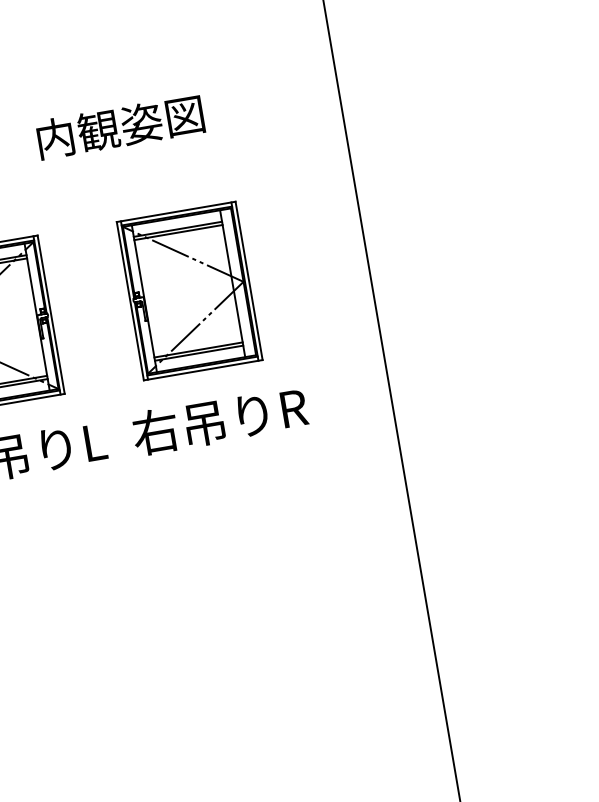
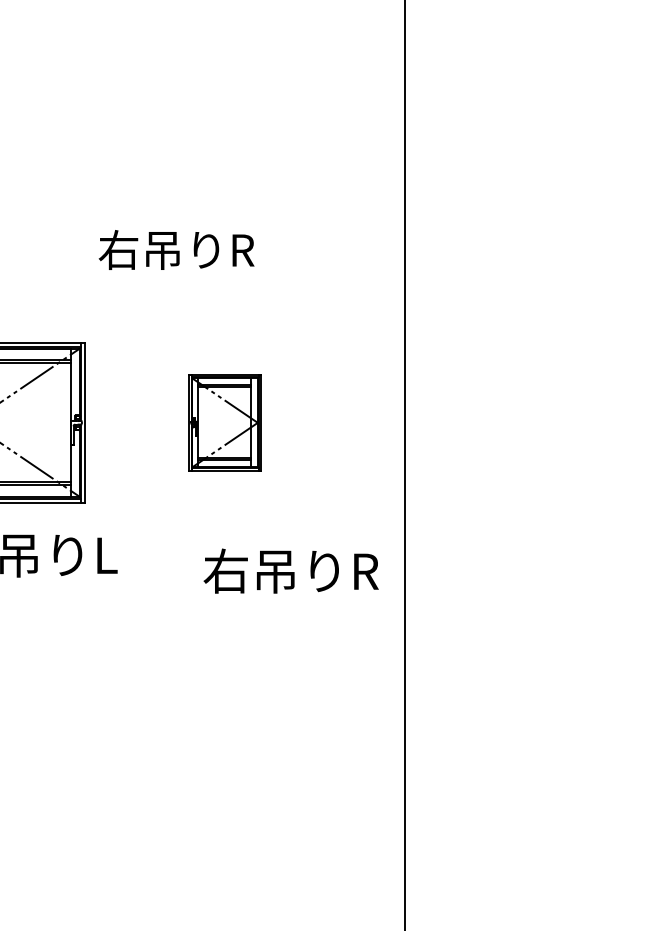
text: (119, 126) -> (183, 249), 内観姿図 -> 右吊りR
part: (188, 290) -> (224, 422), size x0.6
text: (219, 420) -> (290, 570), moved

